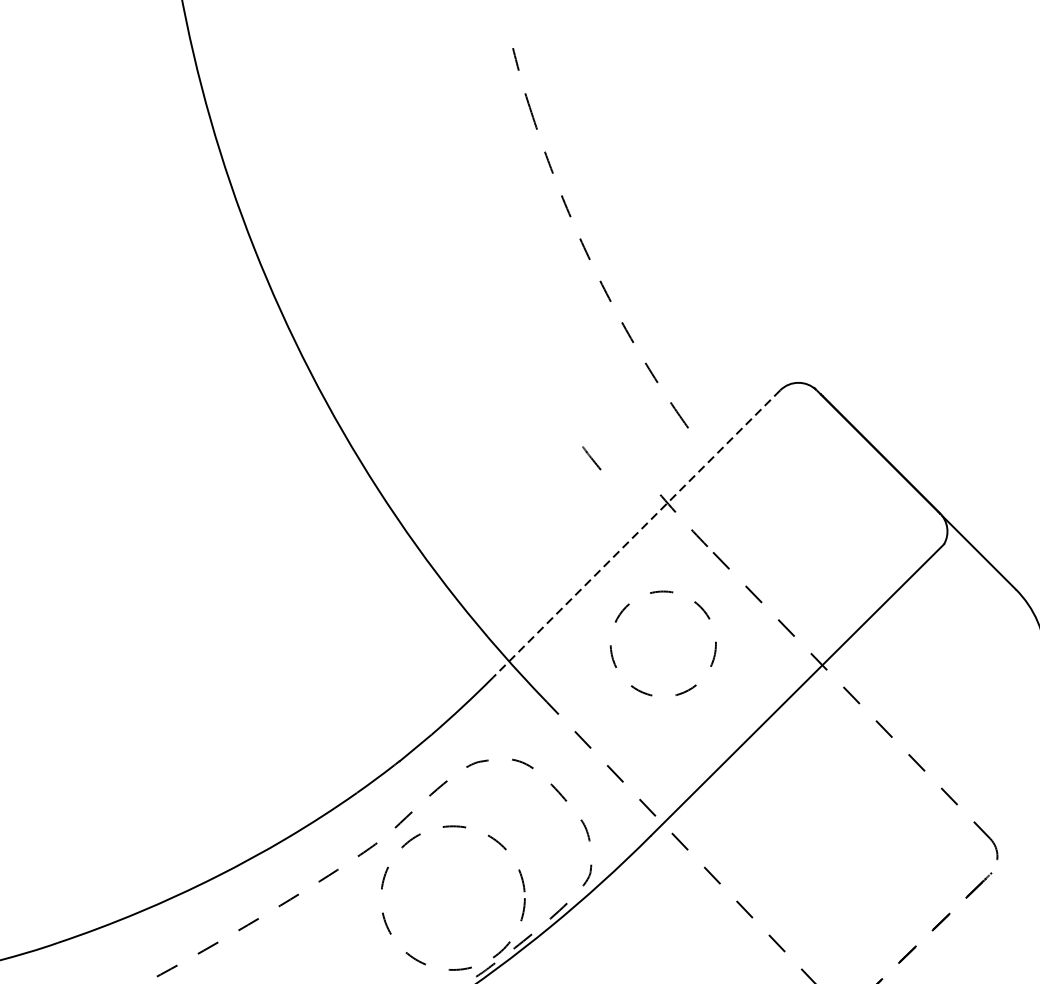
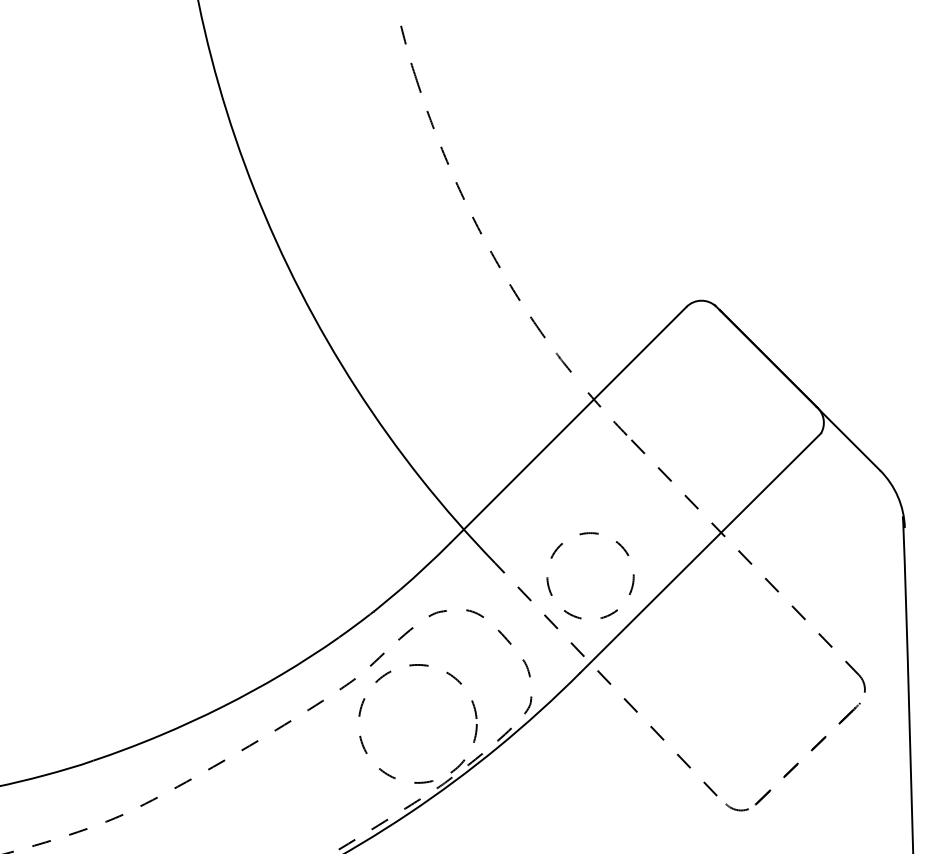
part: (585, 246) -> (460, 188), moved
line: (591, 458) -> (563, 362), moved
line: (636, 533) -> (568, 424), dashed -> solid
circle: (663, 643) -> (590, 575), moved

